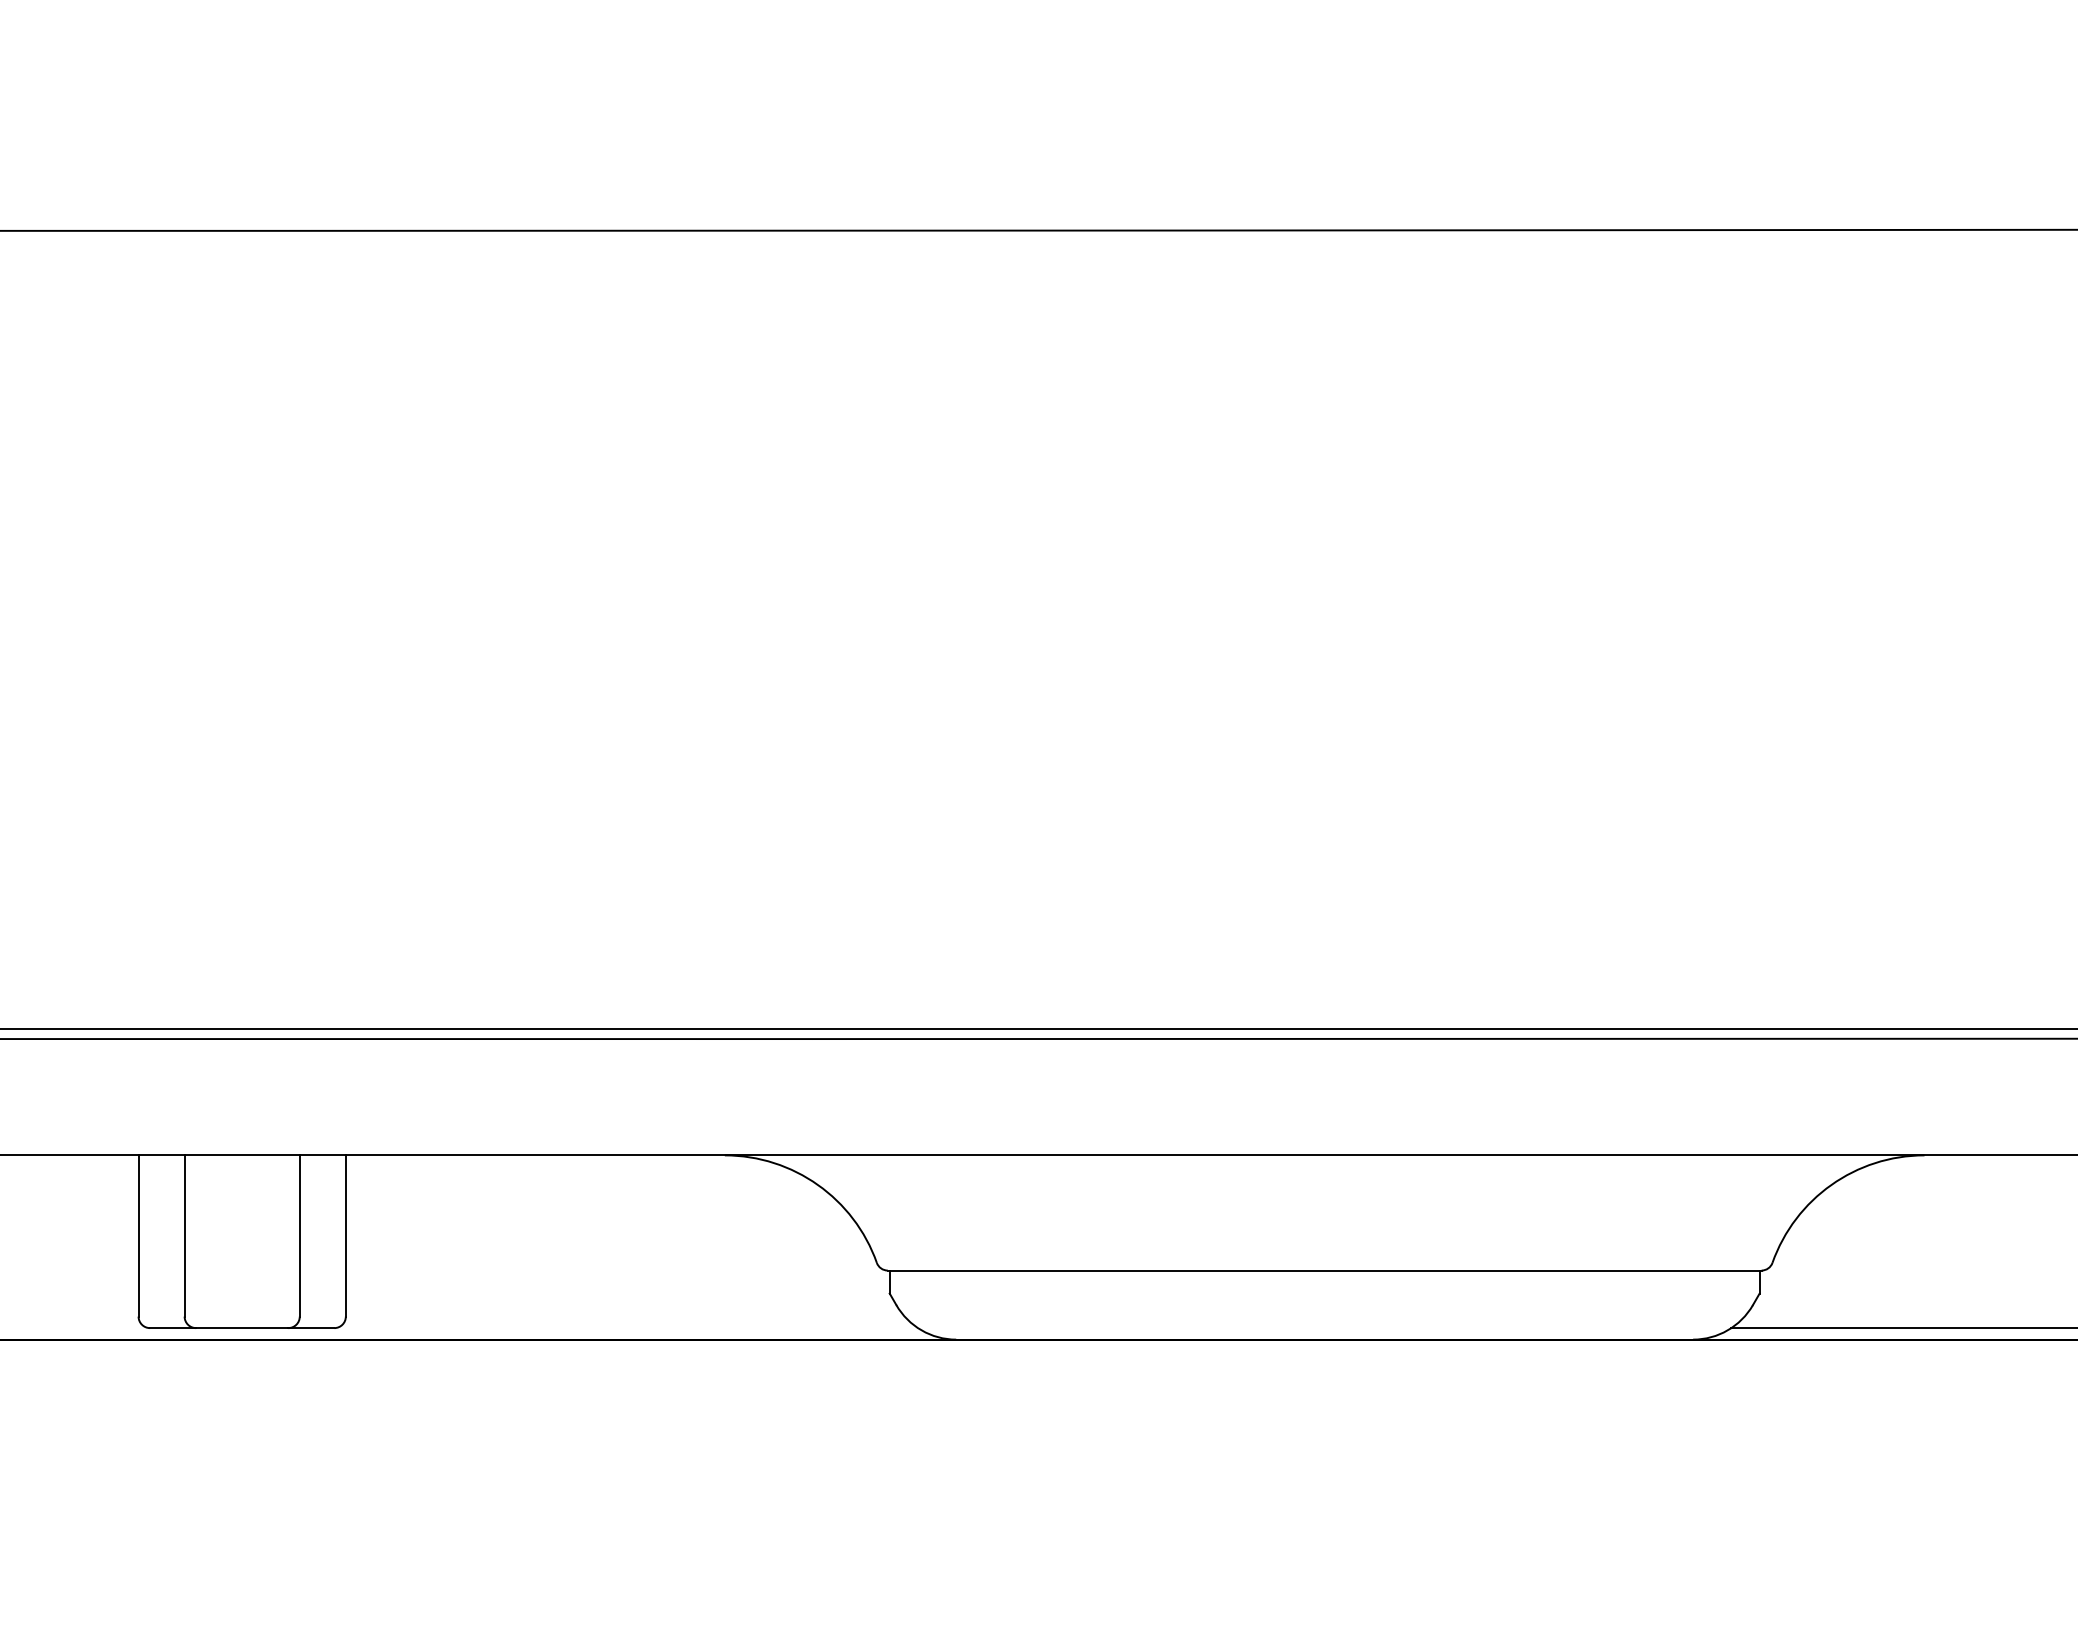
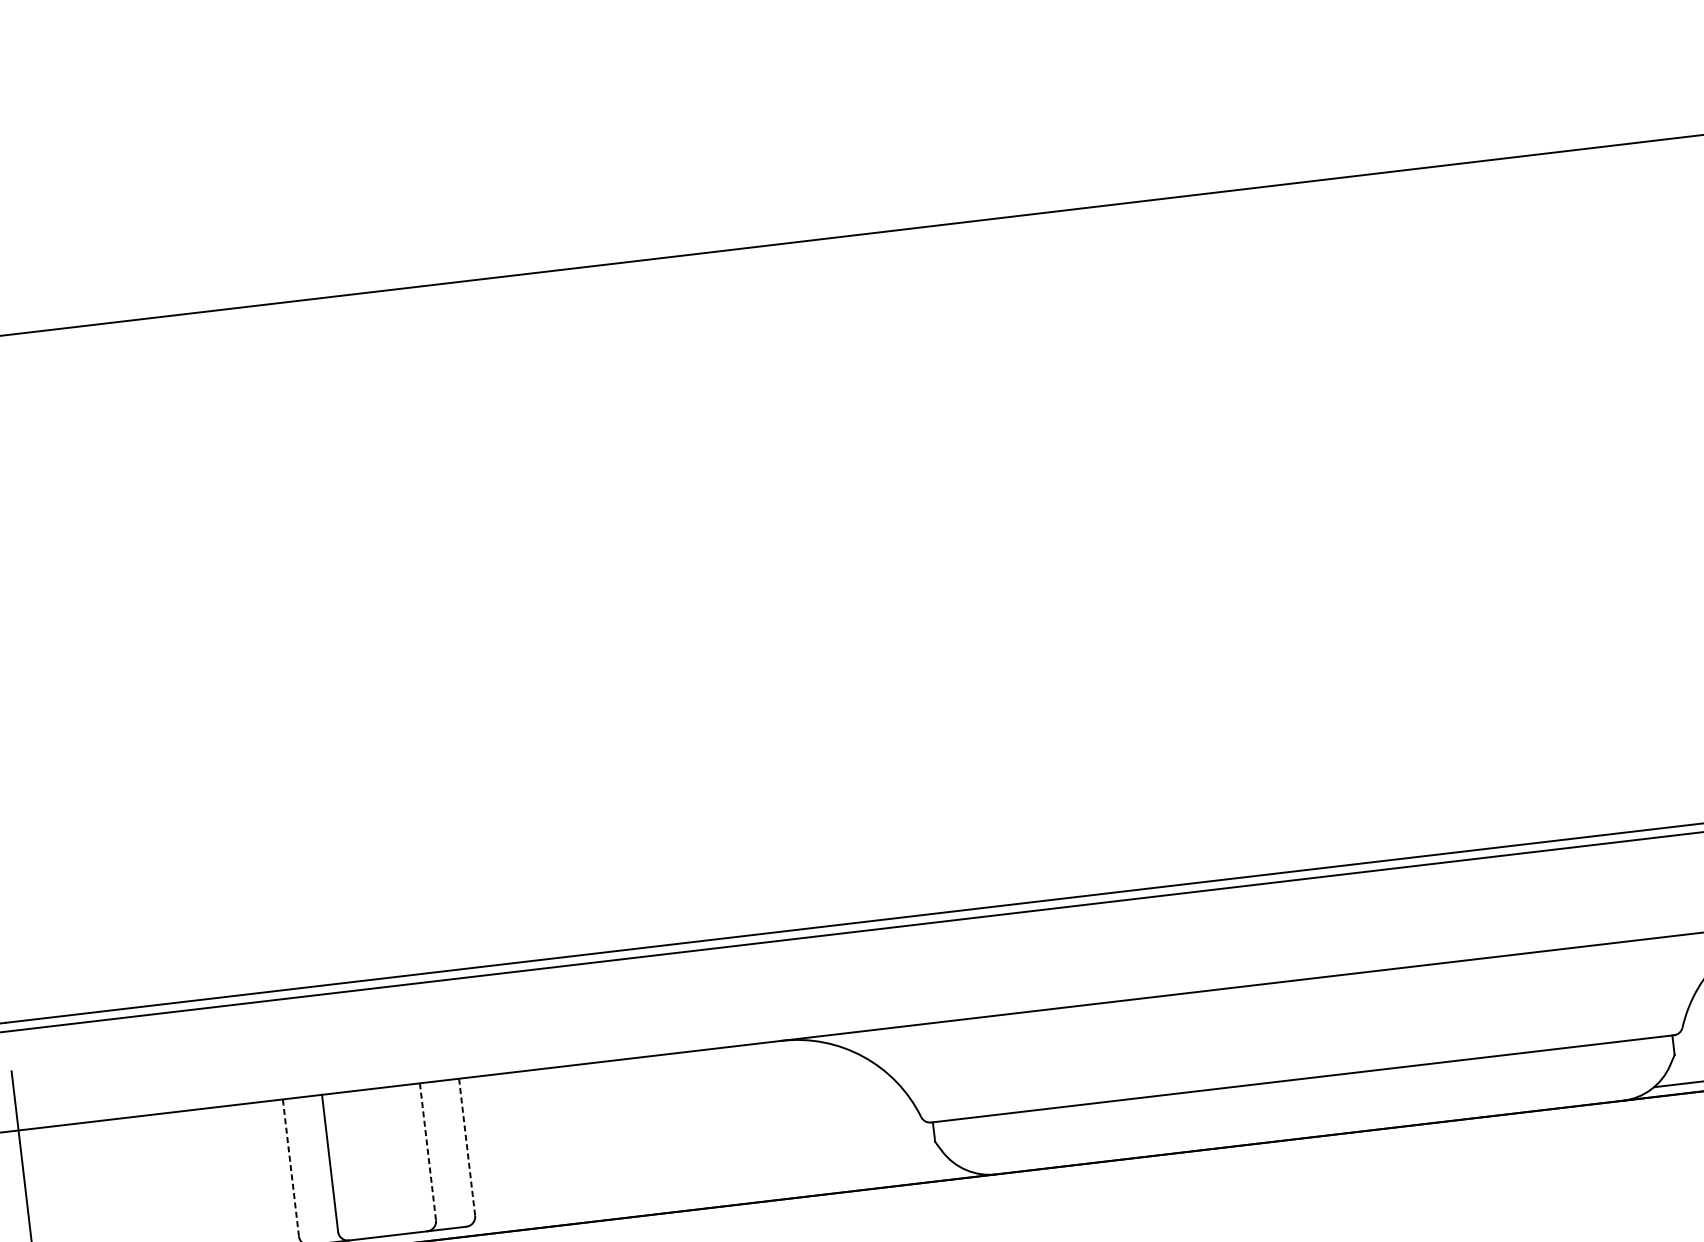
line: (138, 1235) -> (290, 1167), solid -> dashed
line: (299, 1235) -> (427, 1151), solid -> dashed
line: (345, 1235) -> (466, 1146), solid -> dashed

